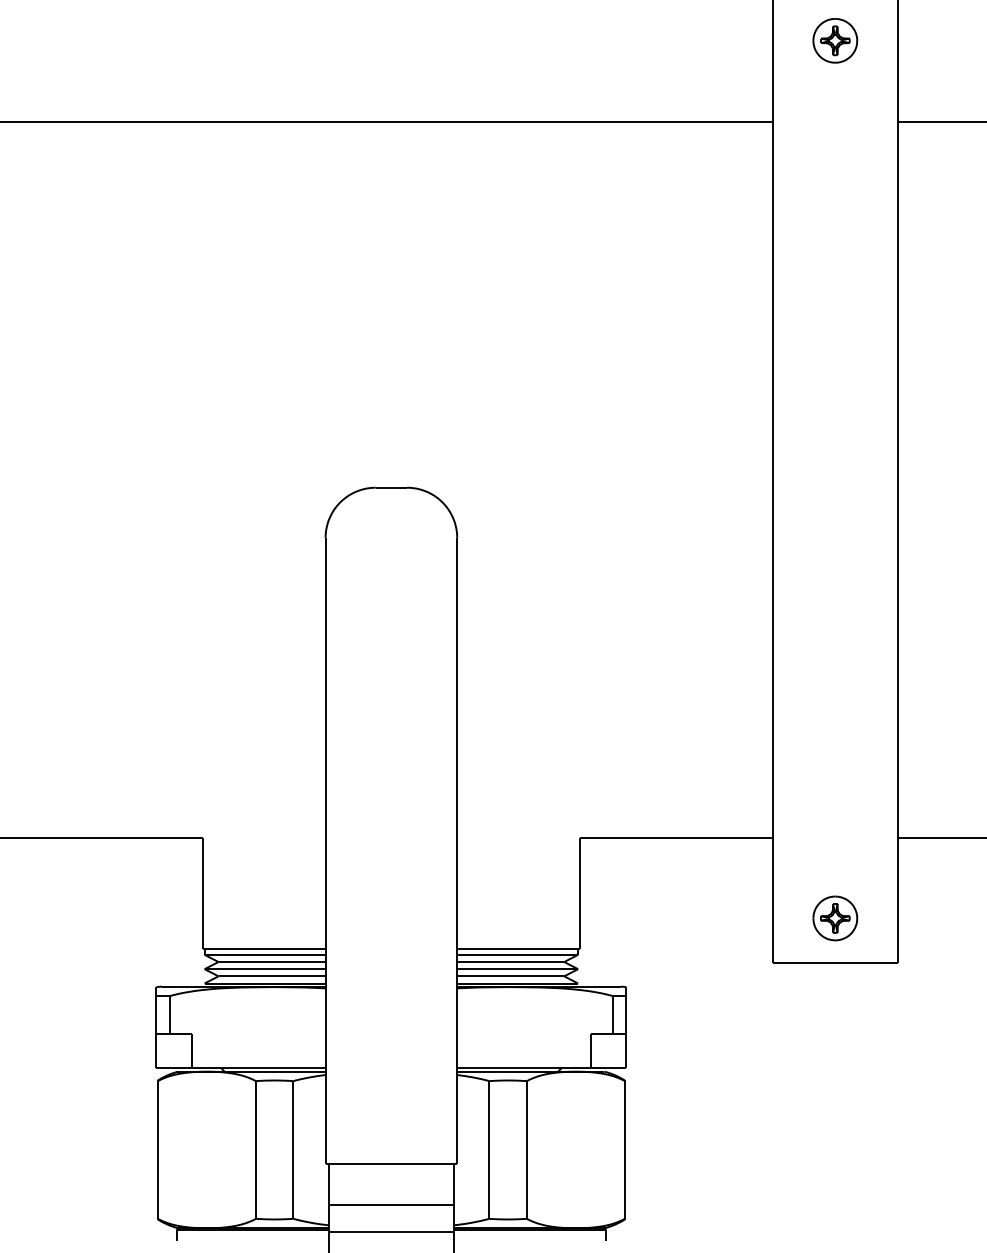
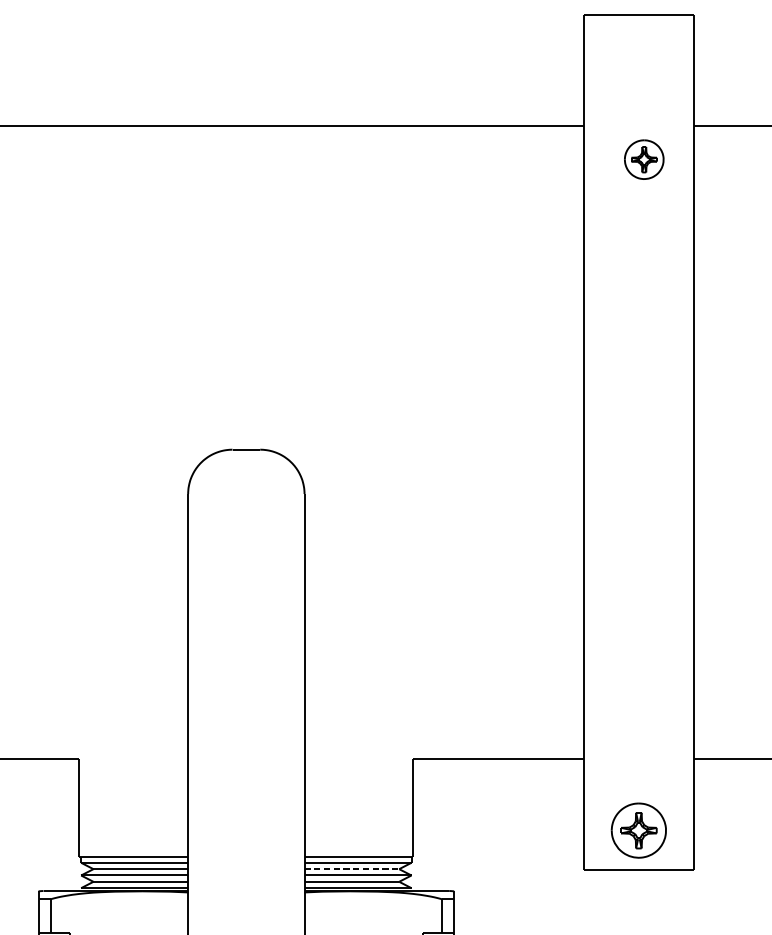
part: (835, 40) -> (644, 159), moved
part: (835, 918) -> (639, 830), size x1.4
line: (510, 962) -> (351, 869), solid -> dashed

